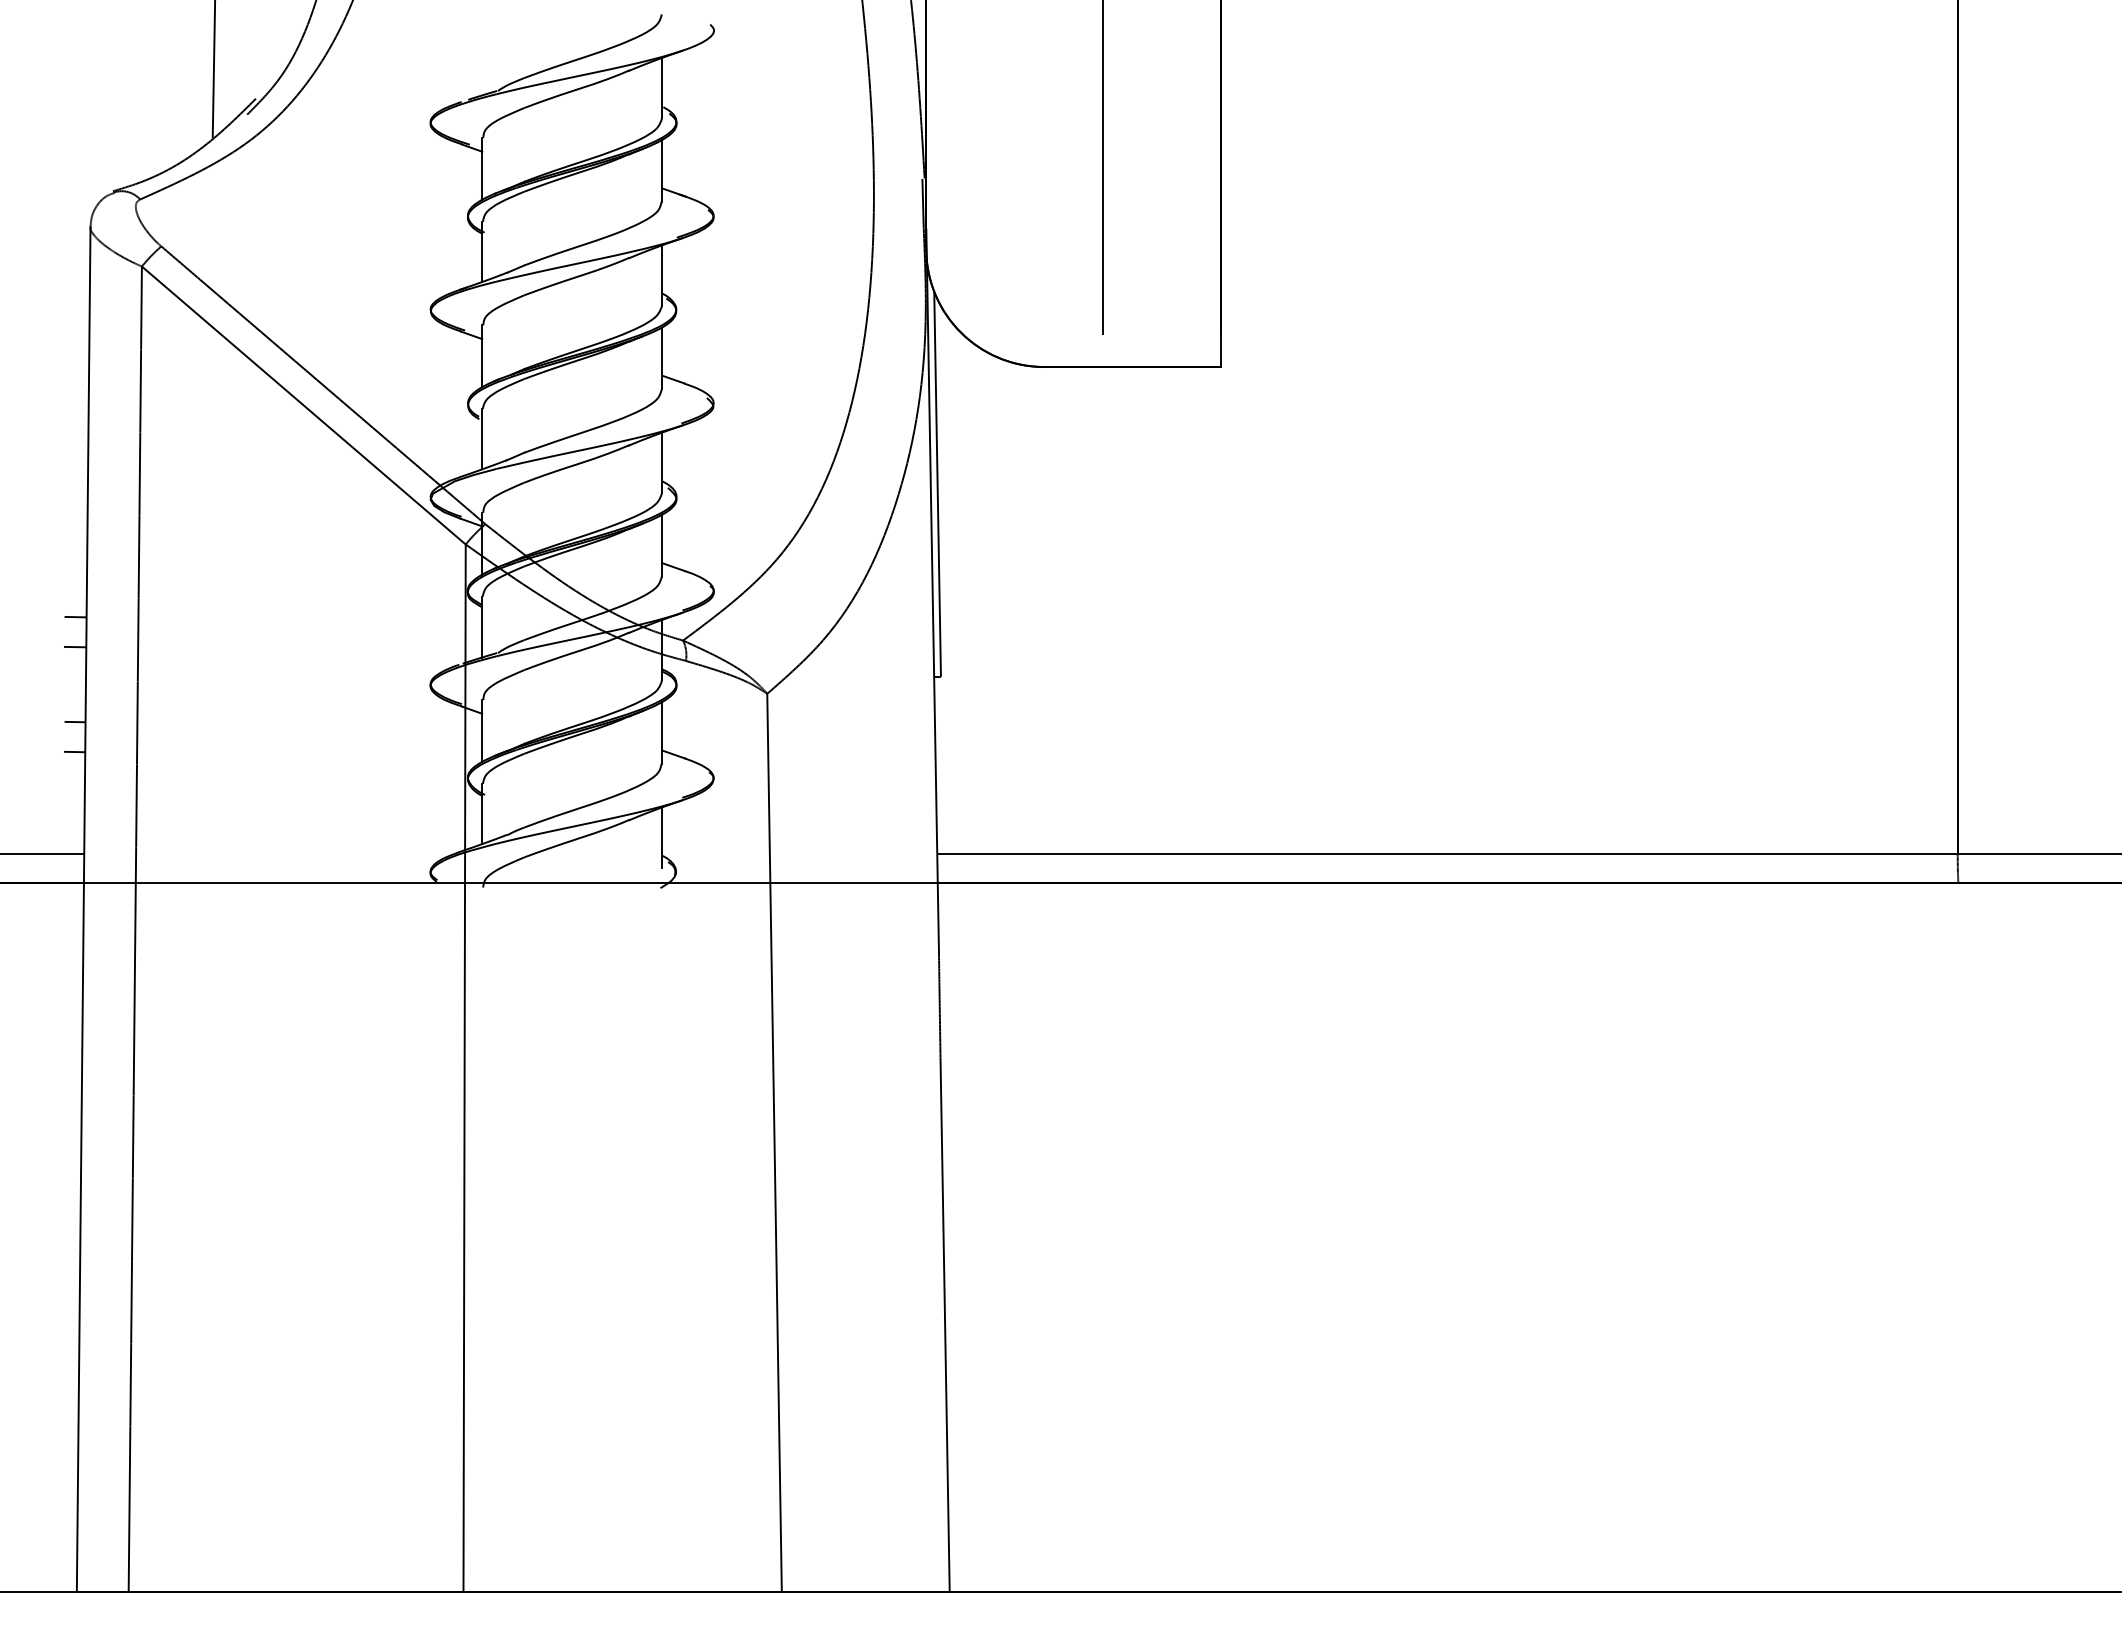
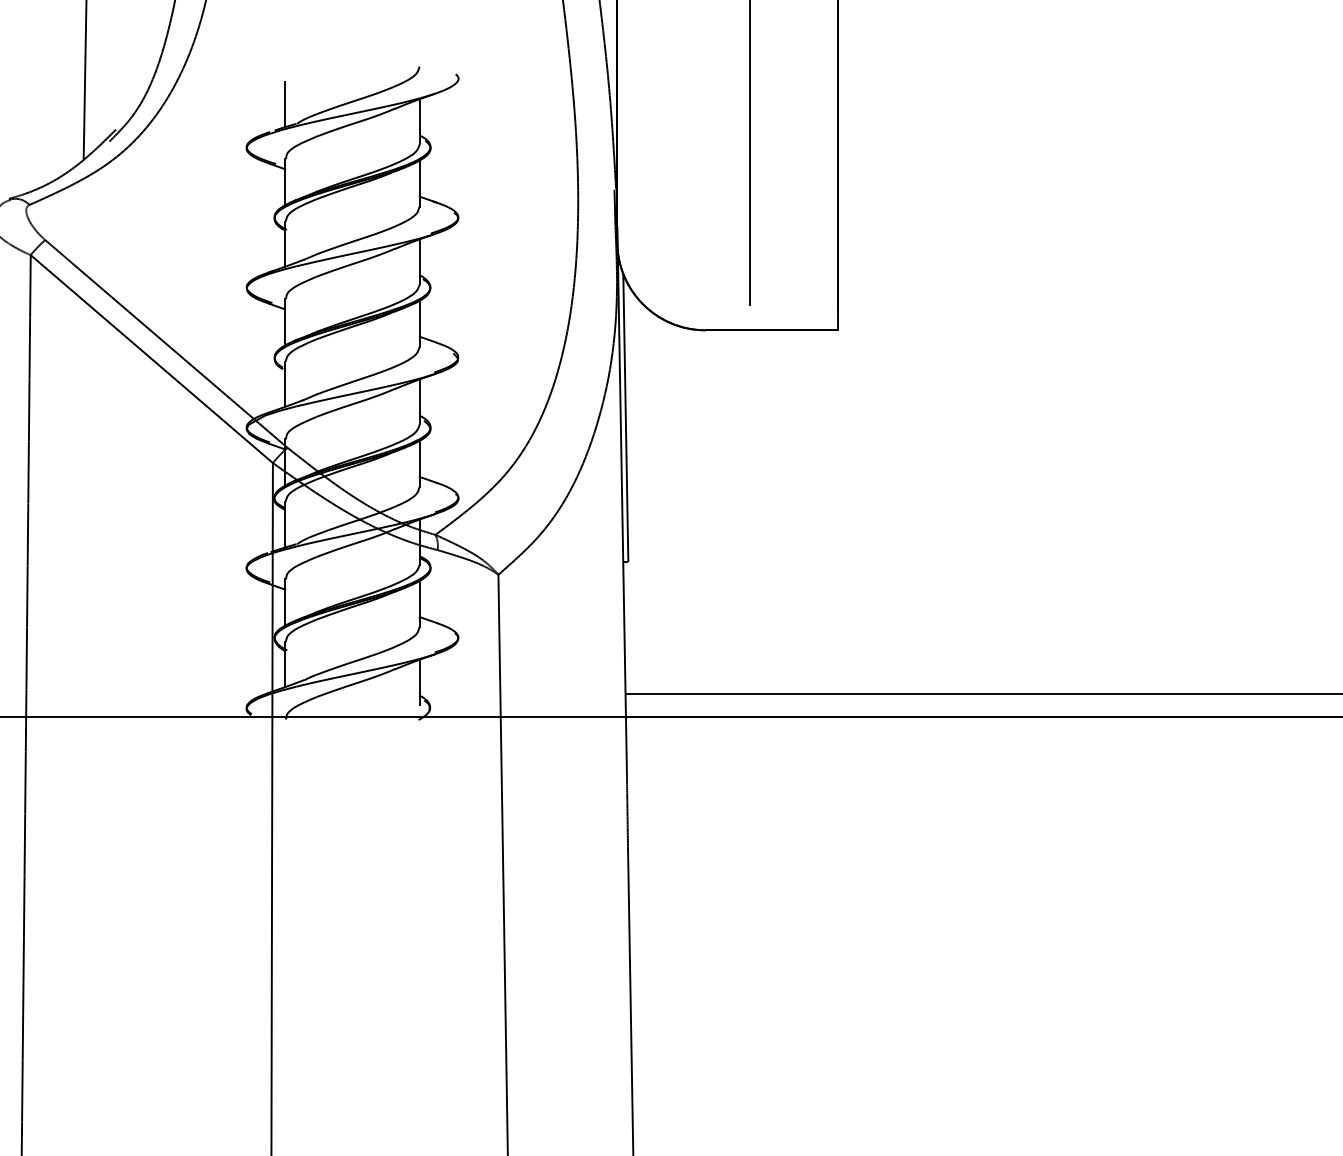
line: (482, 64) -> (285, 104), added

